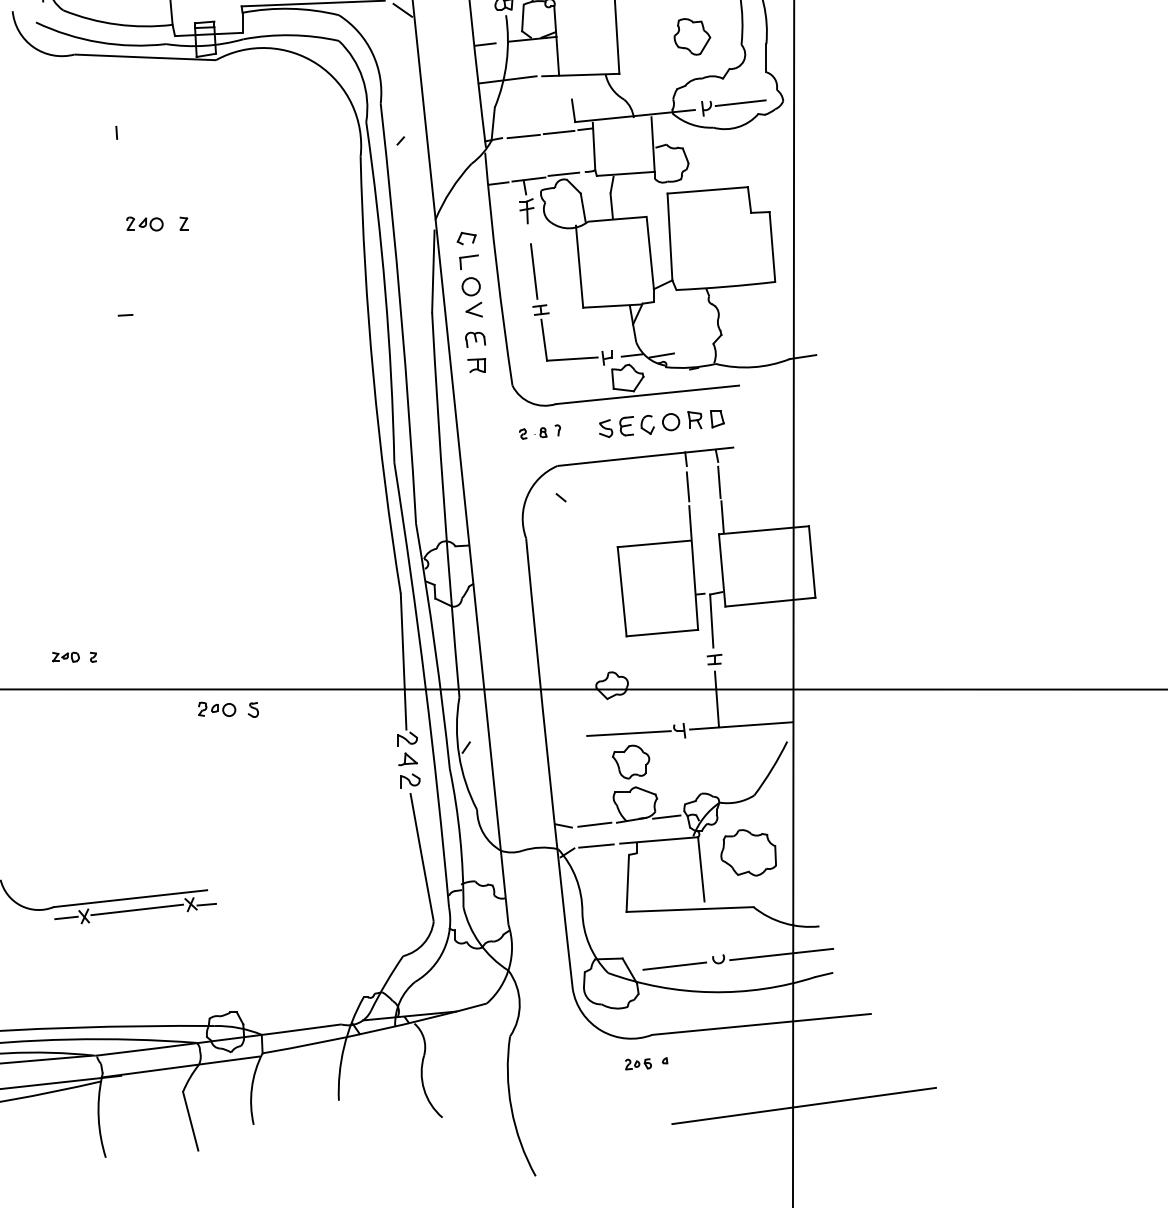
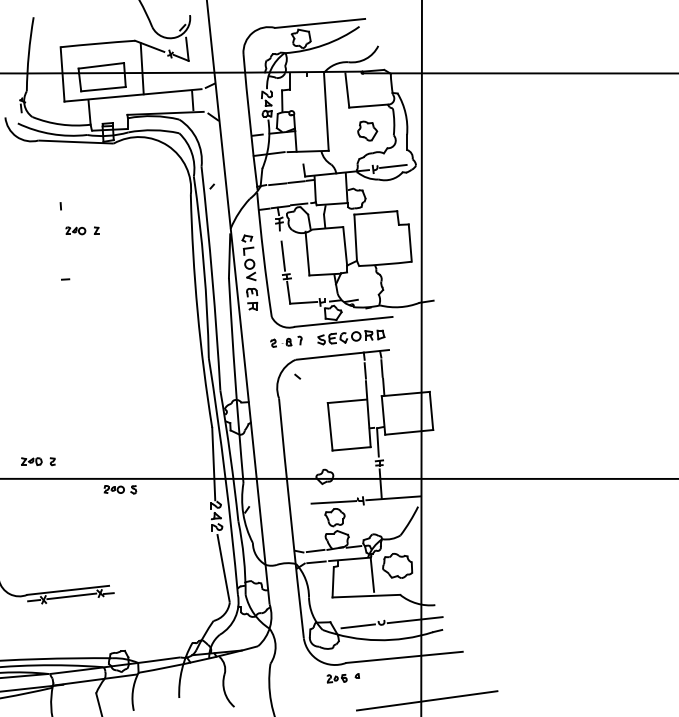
line: (116, 133) -> (60, 206), moved
part: (540, 431) -> (286, 341), size x1.43
part: (74, 656) -> (38, 461), size x1.43
part: (645, 1064) -> (342, 678), size x1.43

